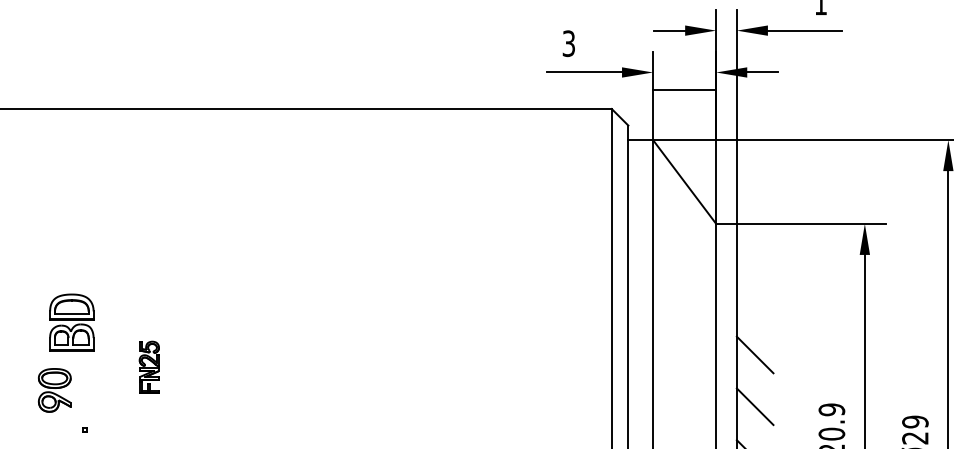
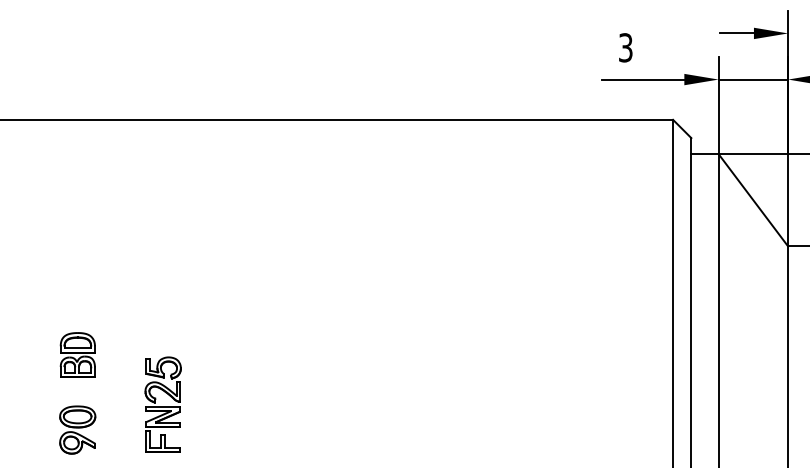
line: (684, 90) -> (753, 79), moved
part: (71, 321) -> (77, 354), size x0.71
part: (149, 367) -> (163, 404), size x1.67
part: (54, 390) -> (77, 430), moved

